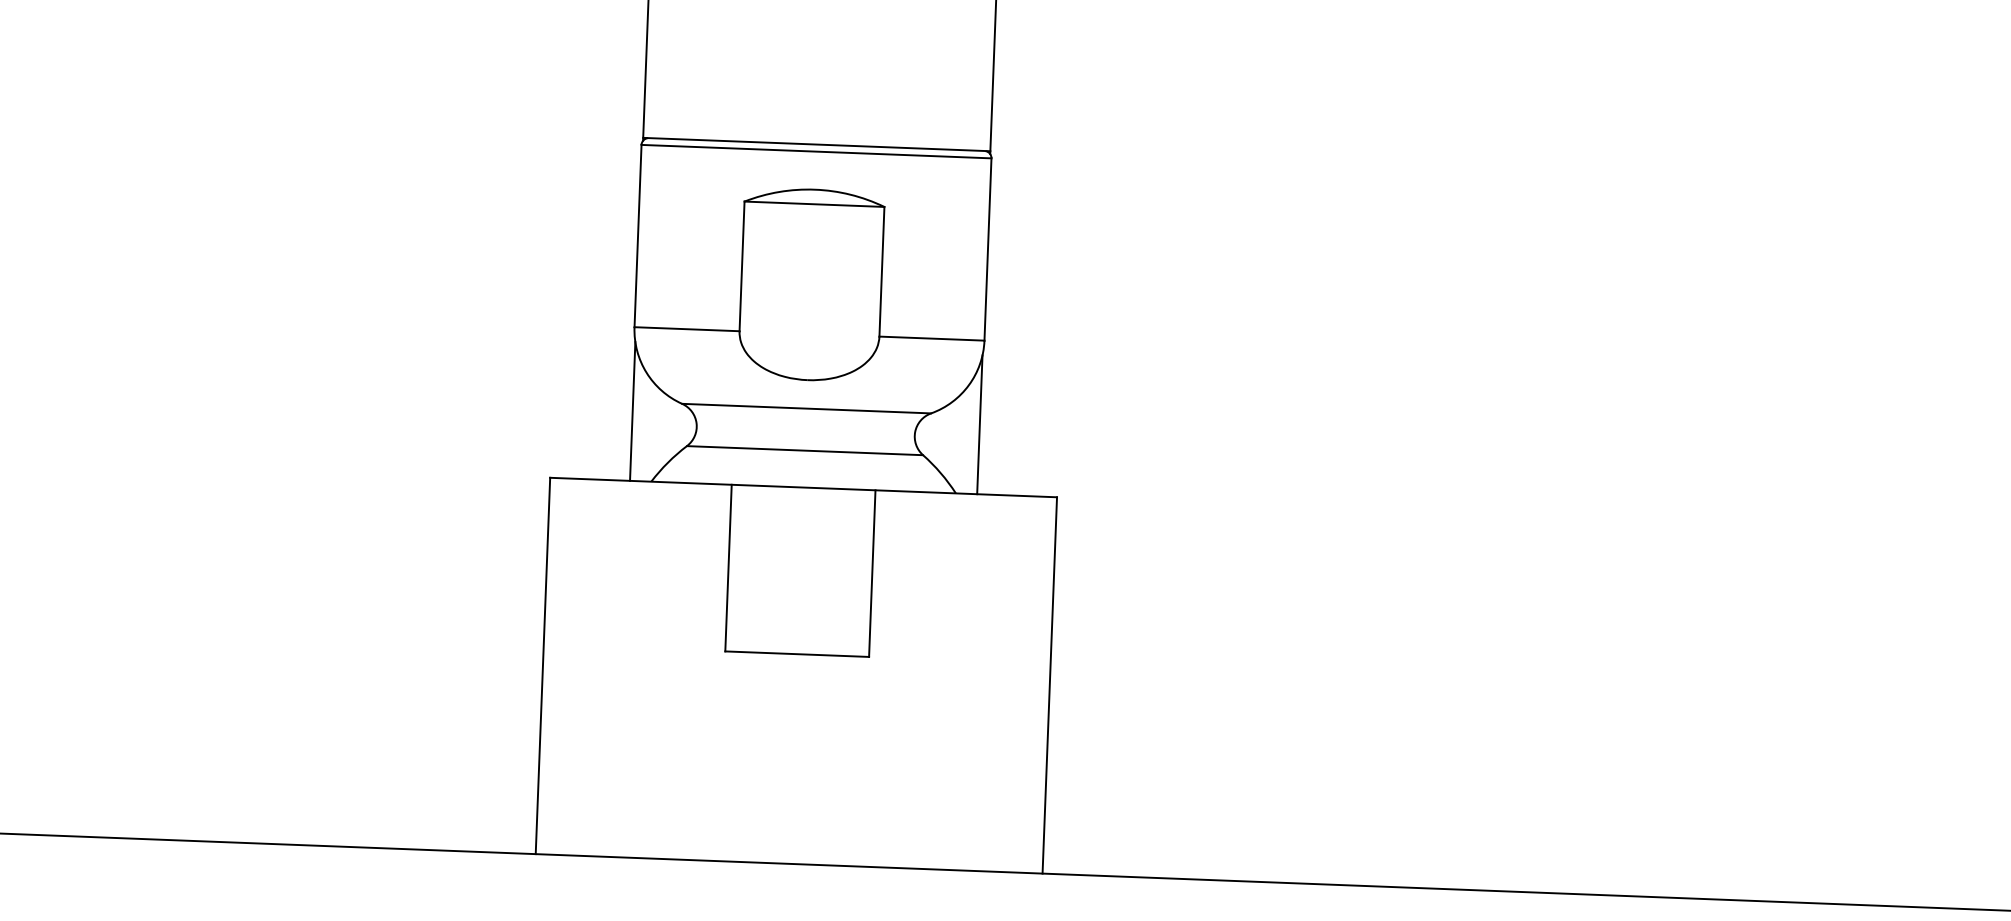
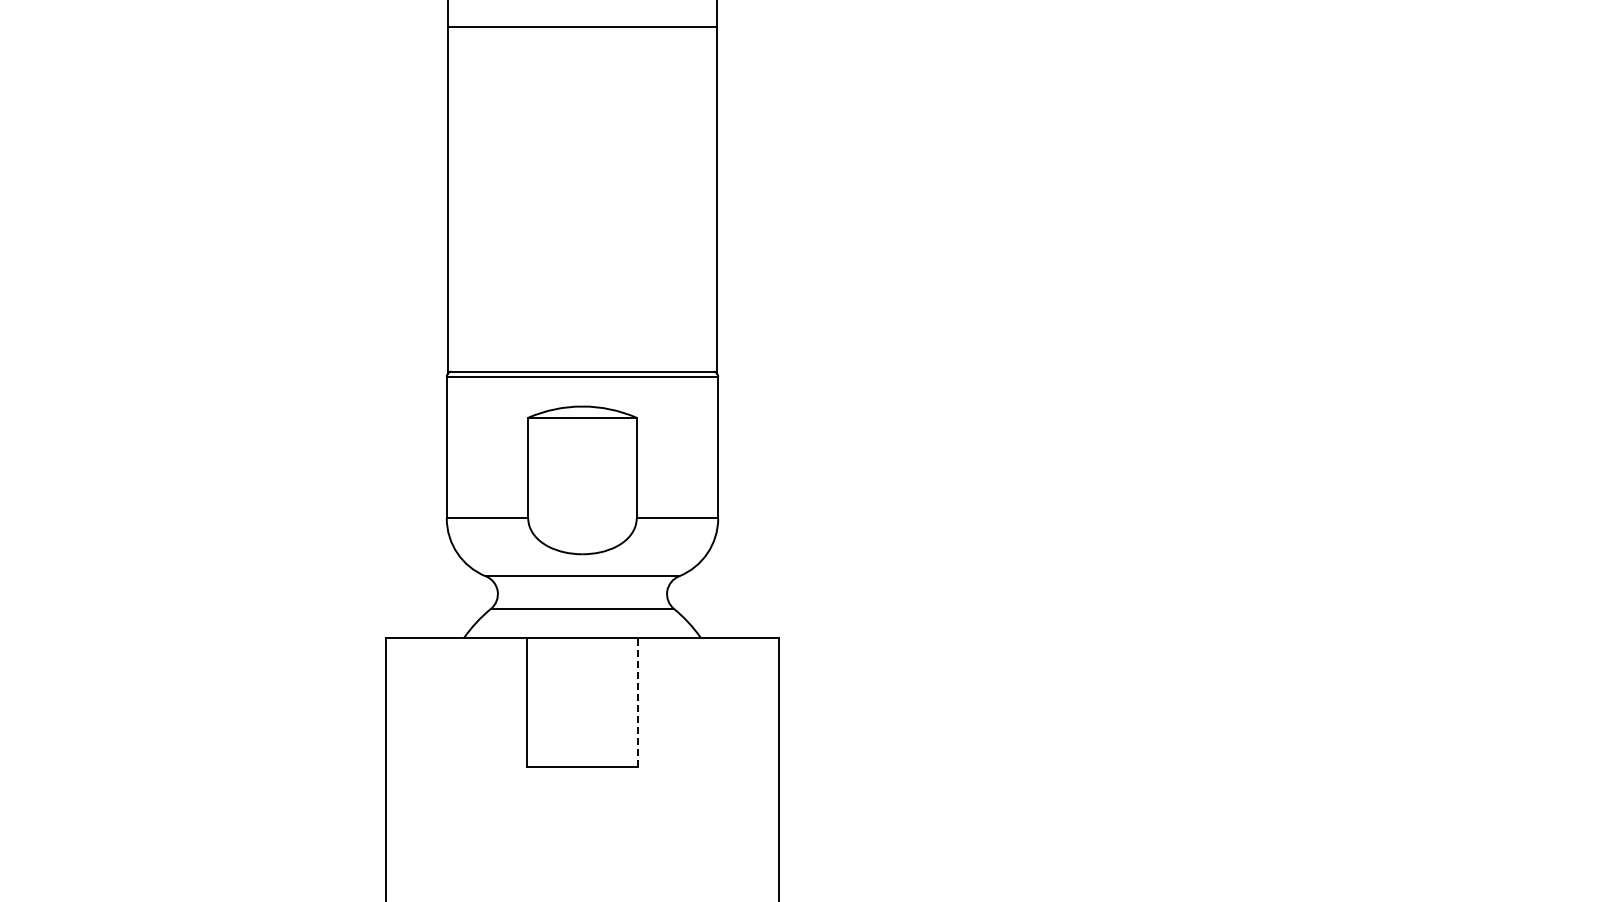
line: (632, 411) -> (447, 583), removed
line: (980, 424) -> (717, 583), removed
line: (872, 574) -> (638, 702), solid -> dashed

